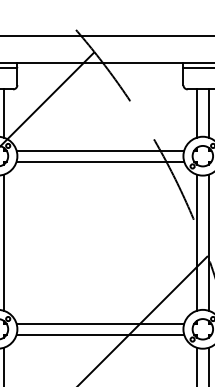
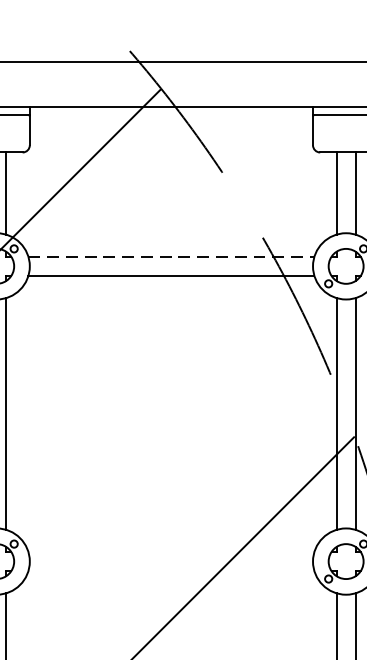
line: (100, 150) -> (171, 256), solid -> dashed
line: (100, 323) -> (171, 551), removed
line: (100, 334) -> (171, 570), removed

